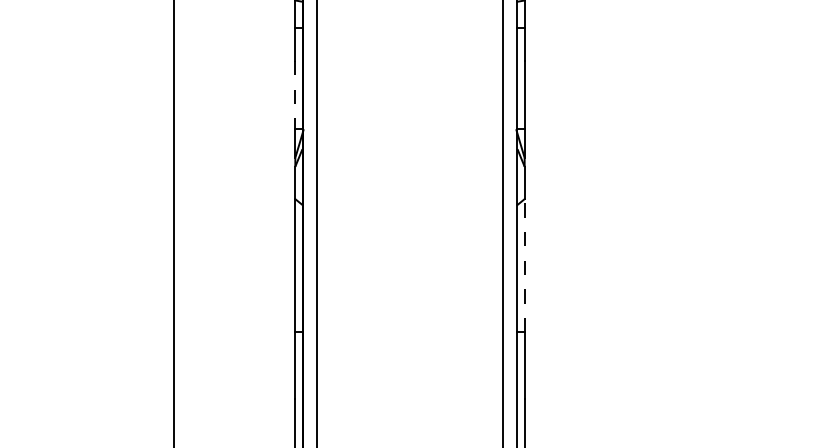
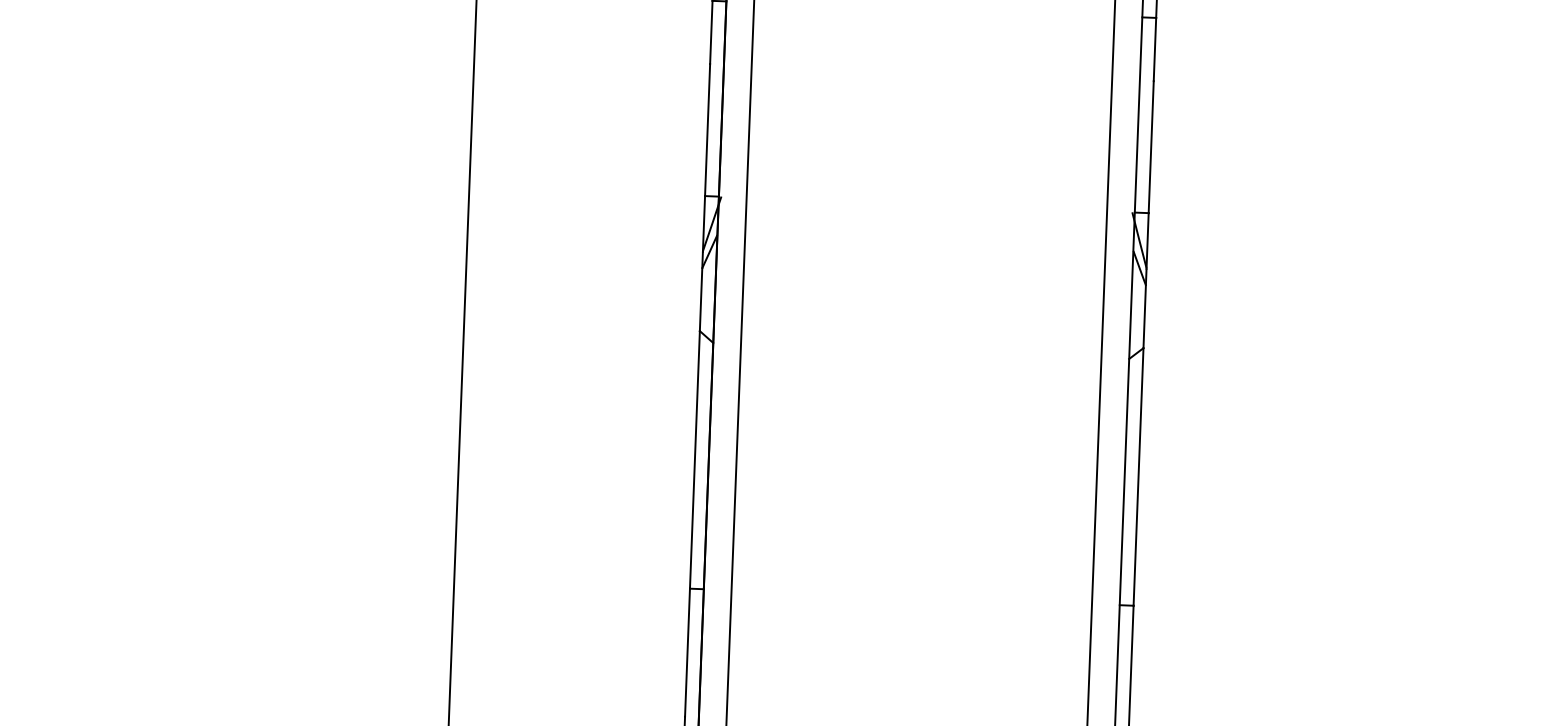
line: (295, 95) -> (707, 130), dashed -> solid
line: (524, 265) -> (1138, 476), dashed -> solid

